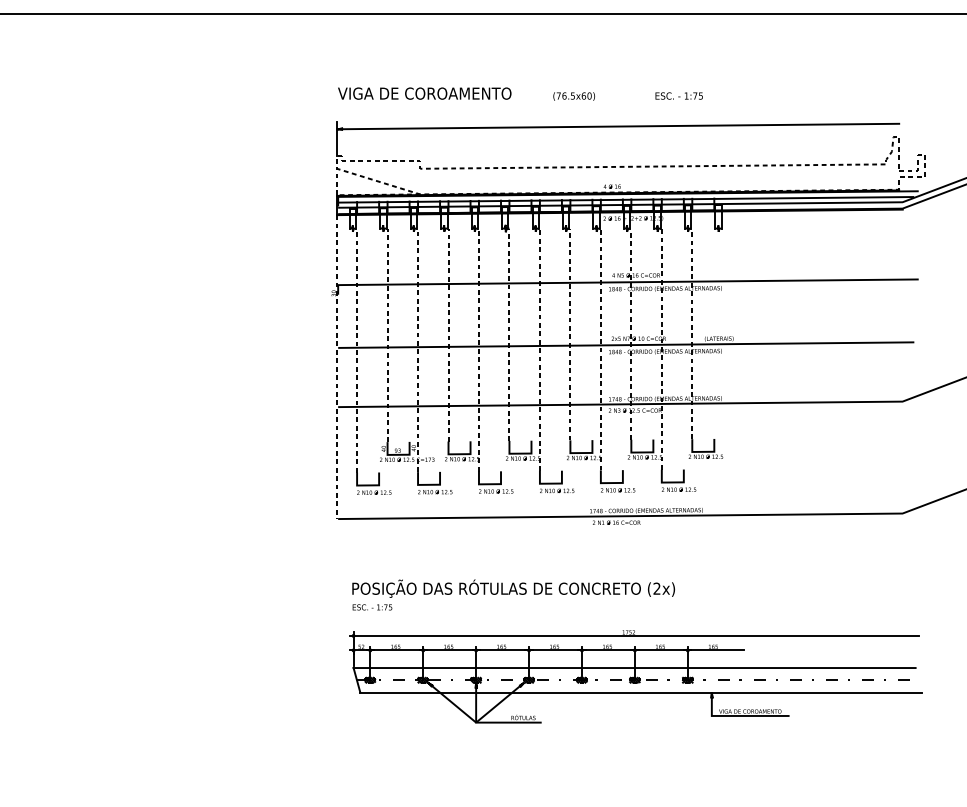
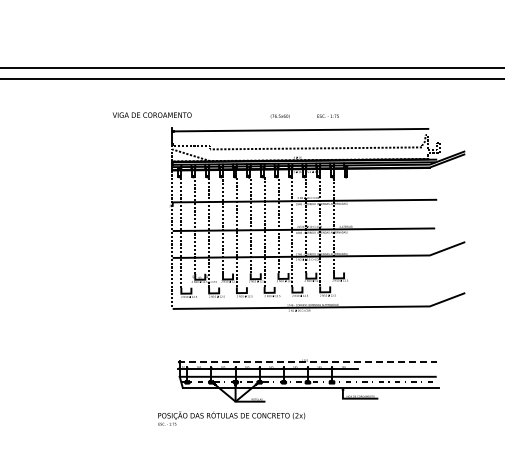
text: (423, 92) -> (151, 114), moved
text: (513, 594) -> (231, 418), moved
line: (634, 636) -> (307, 362), solid -> dashed

